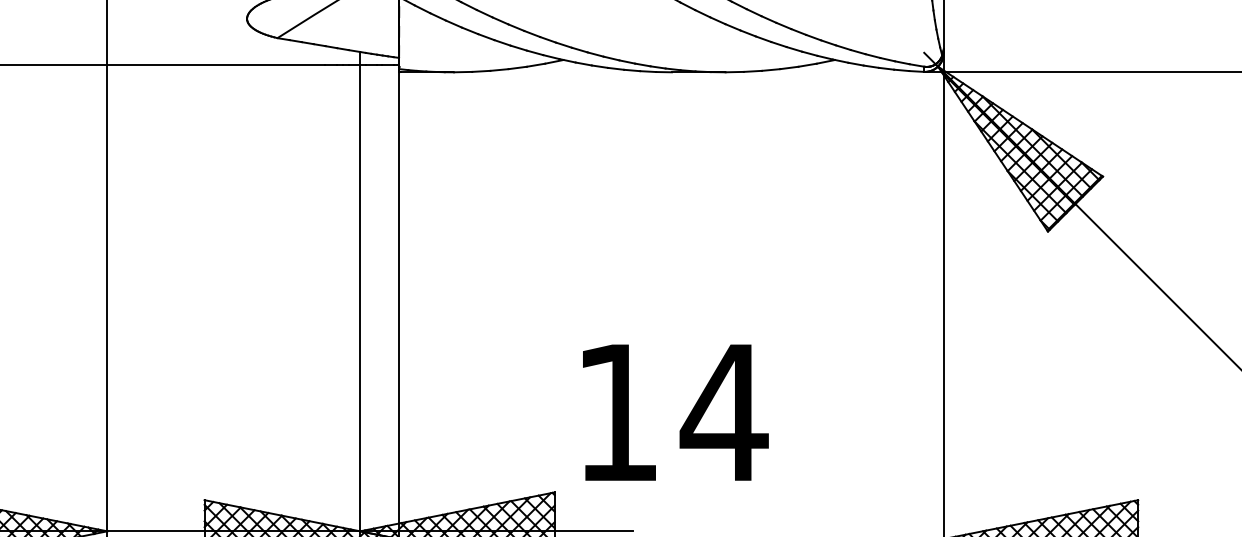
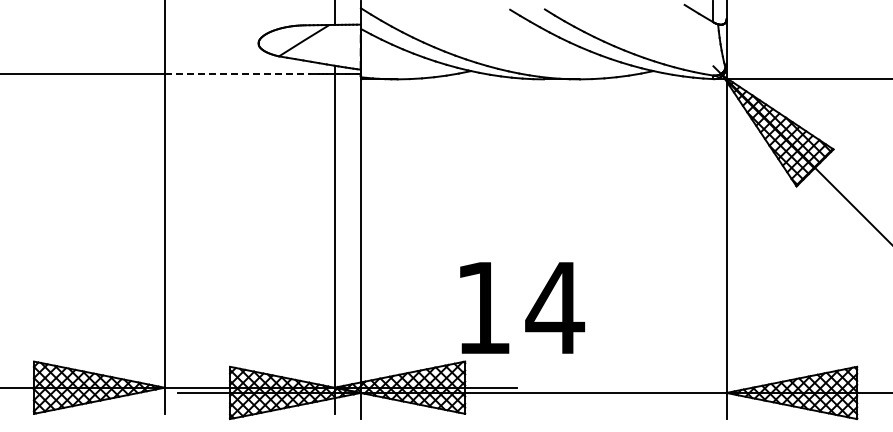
line: (217, 65) -> (238, 74), solid -> dashed
text: (675, 411) -> (522, 307), moved

